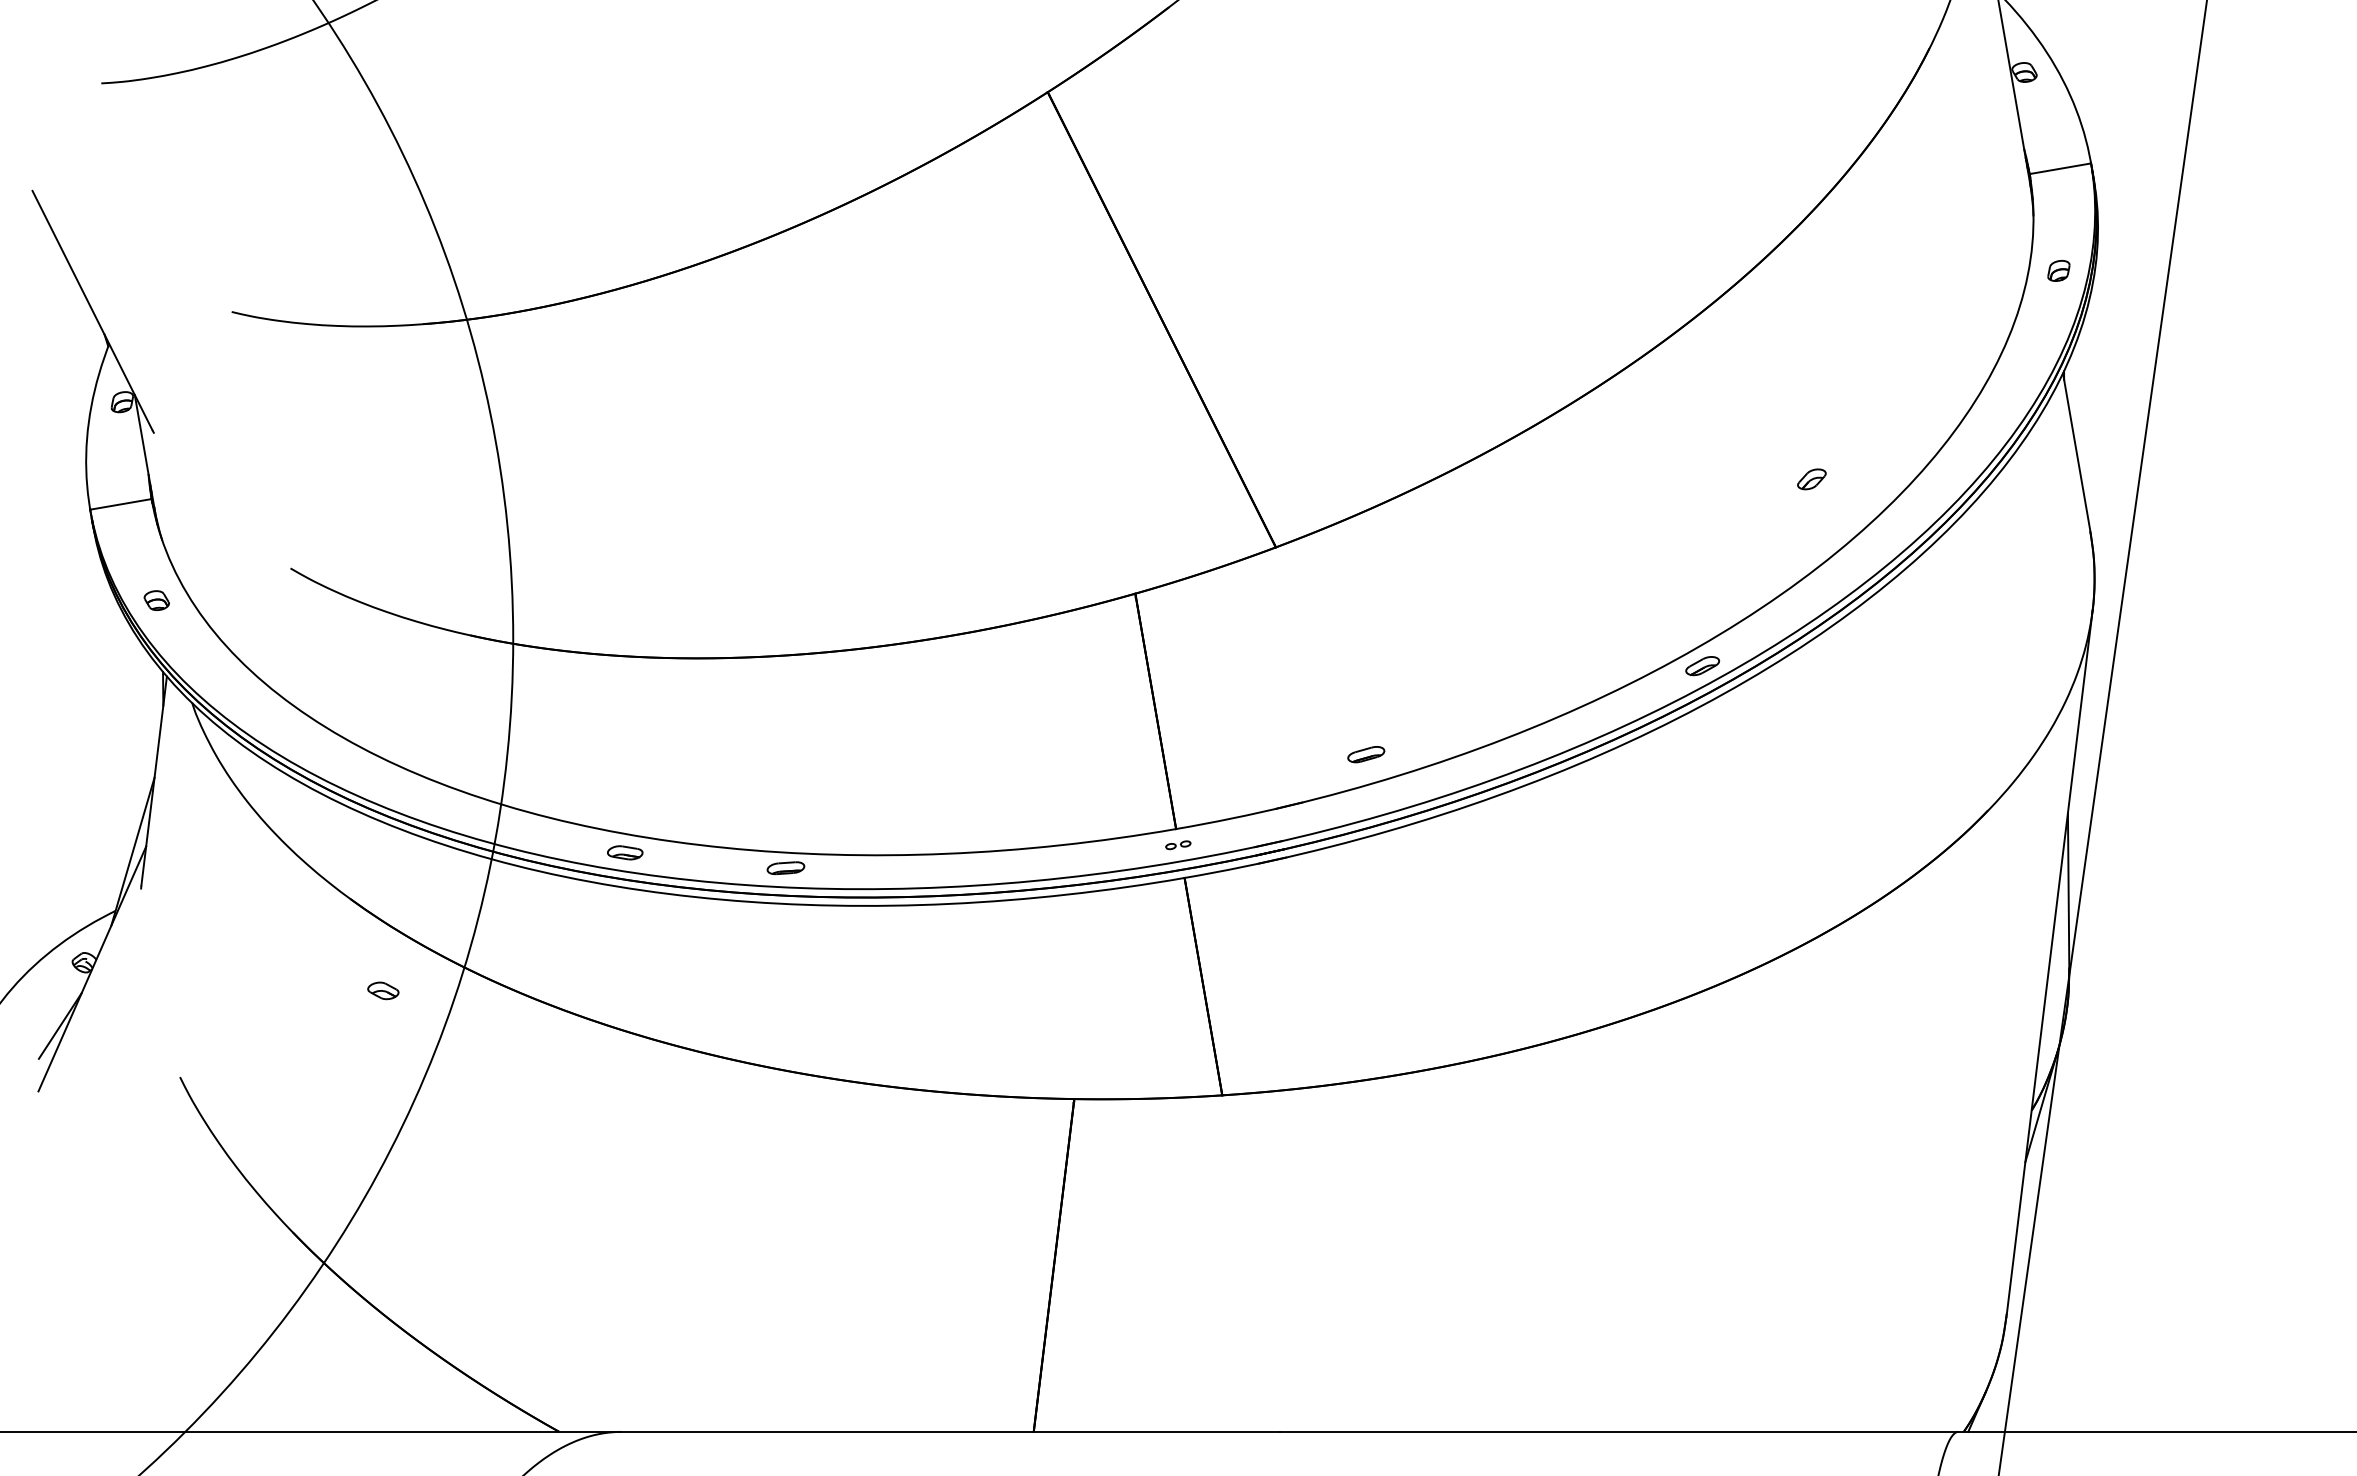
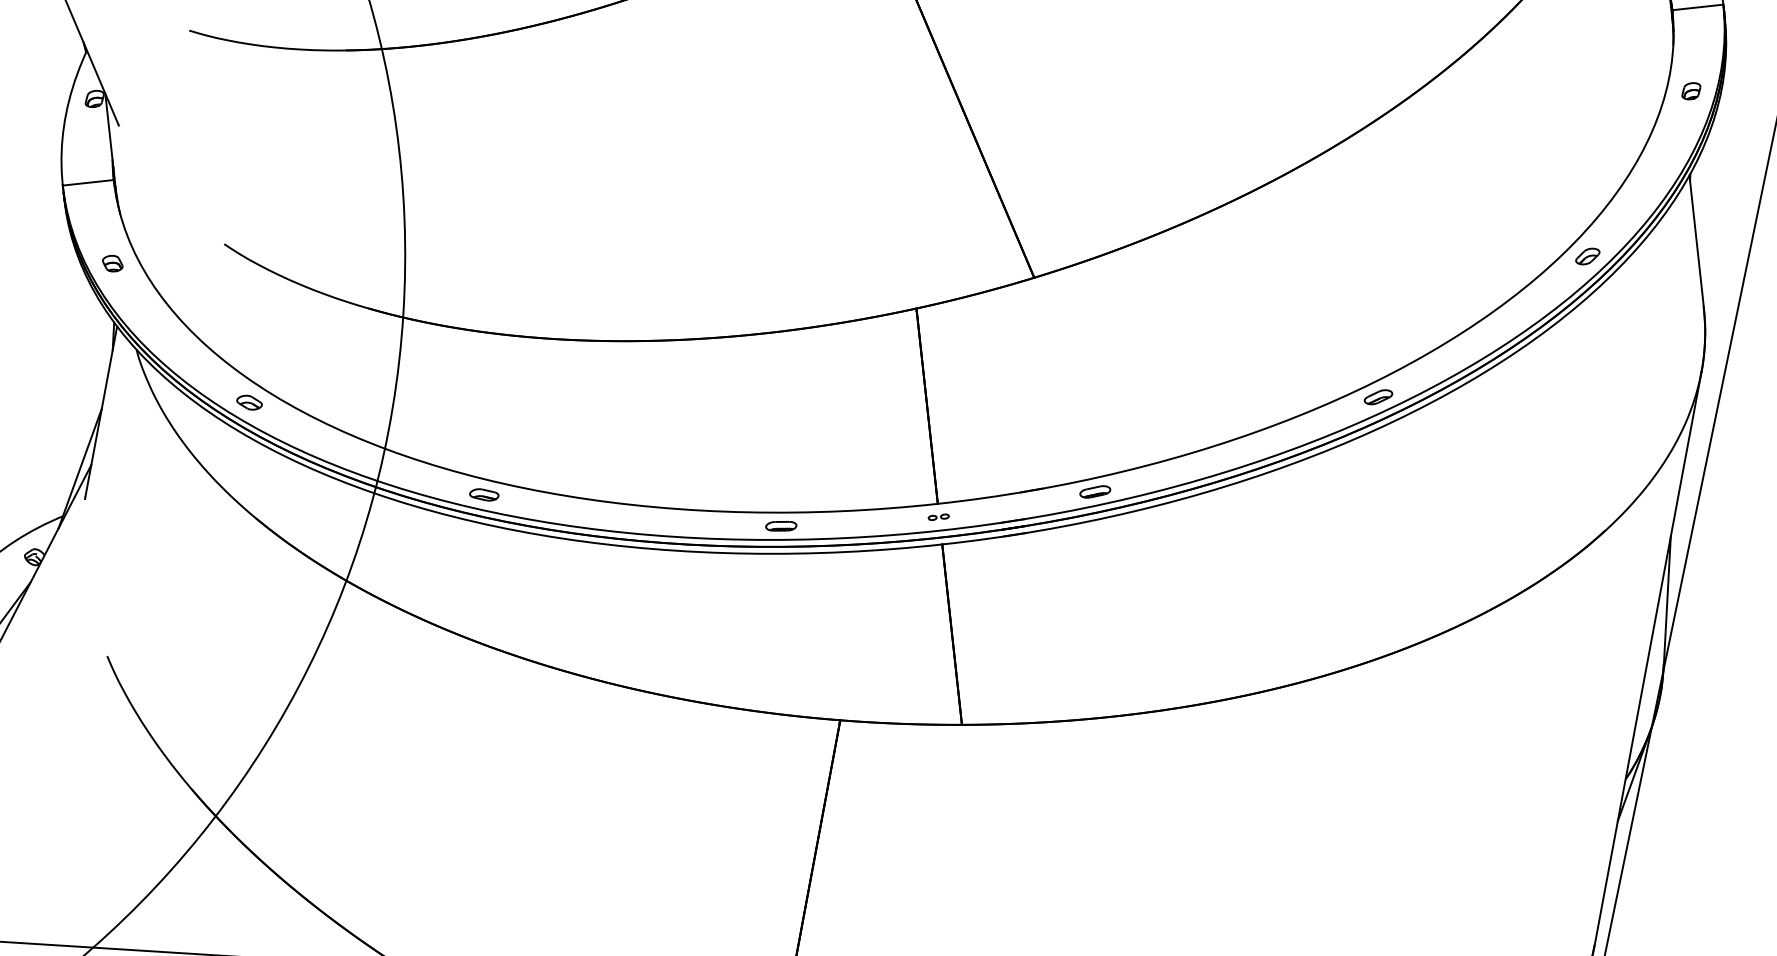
part: (1811, 479) -> (1587, 256), moved
part: (1366, 754) -> (1095, 491), moved
part: (785, 868) -> (780, 526), moved
part: (383, 990) -> (249, 402), moved

